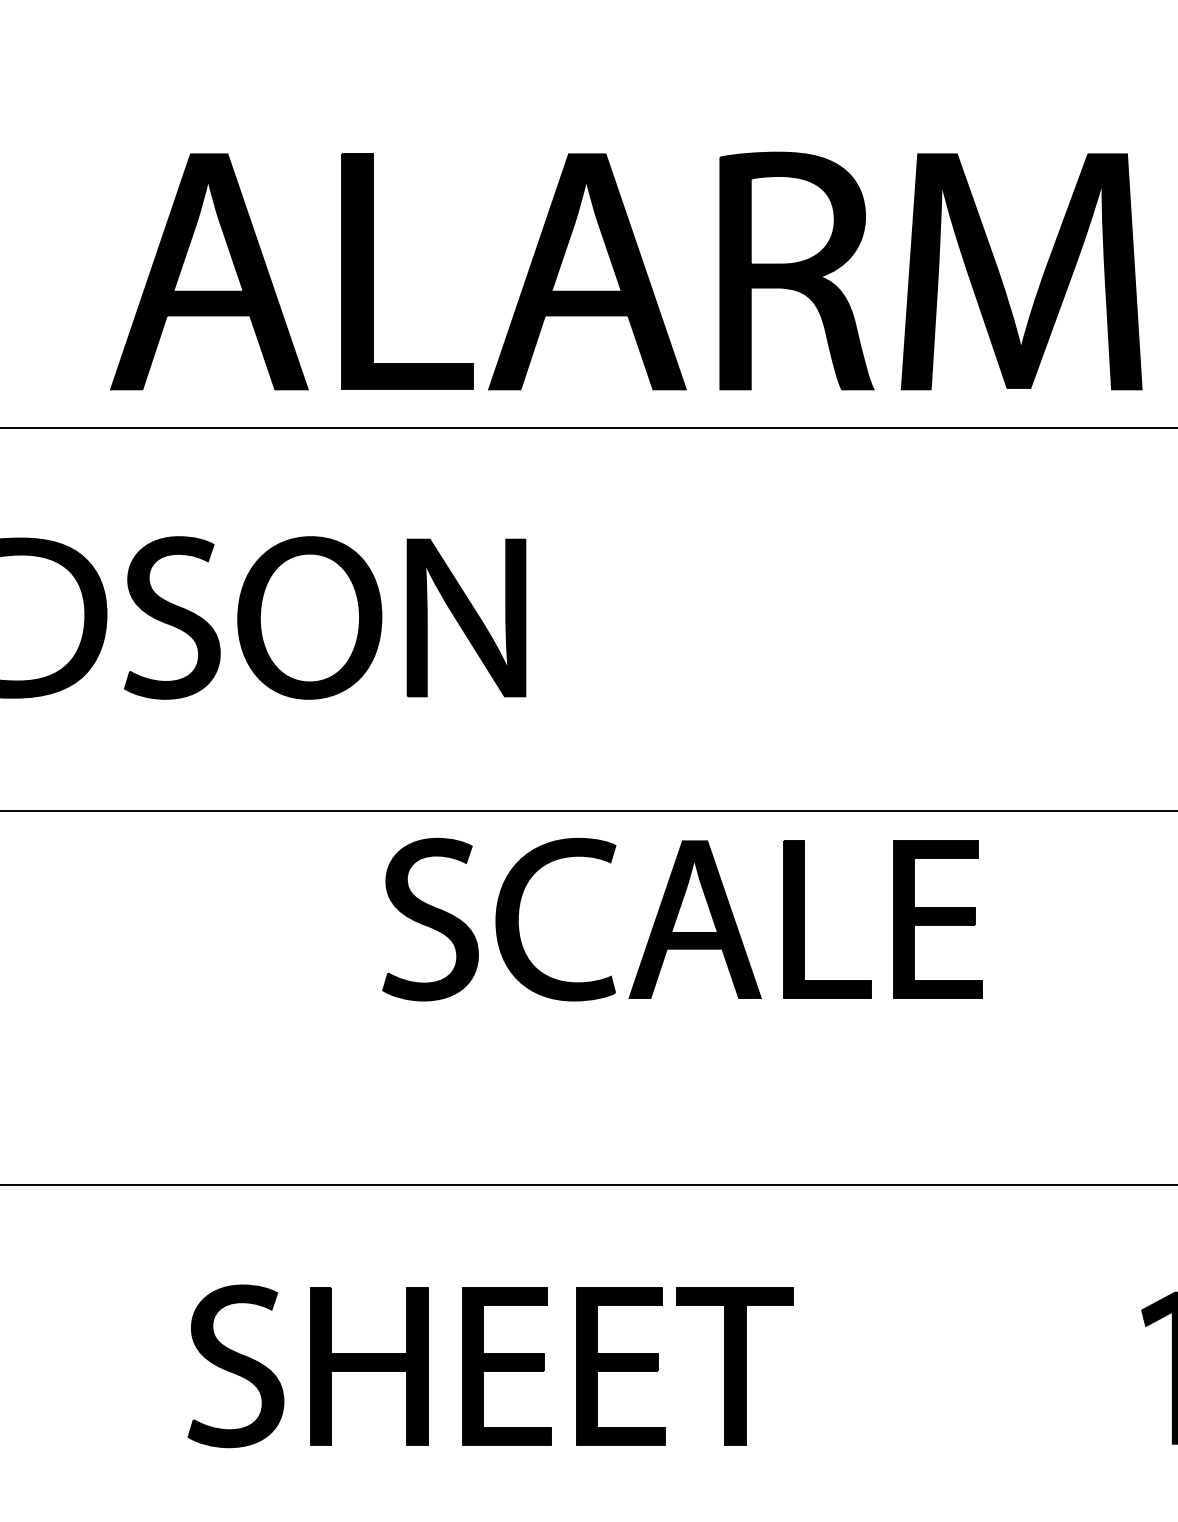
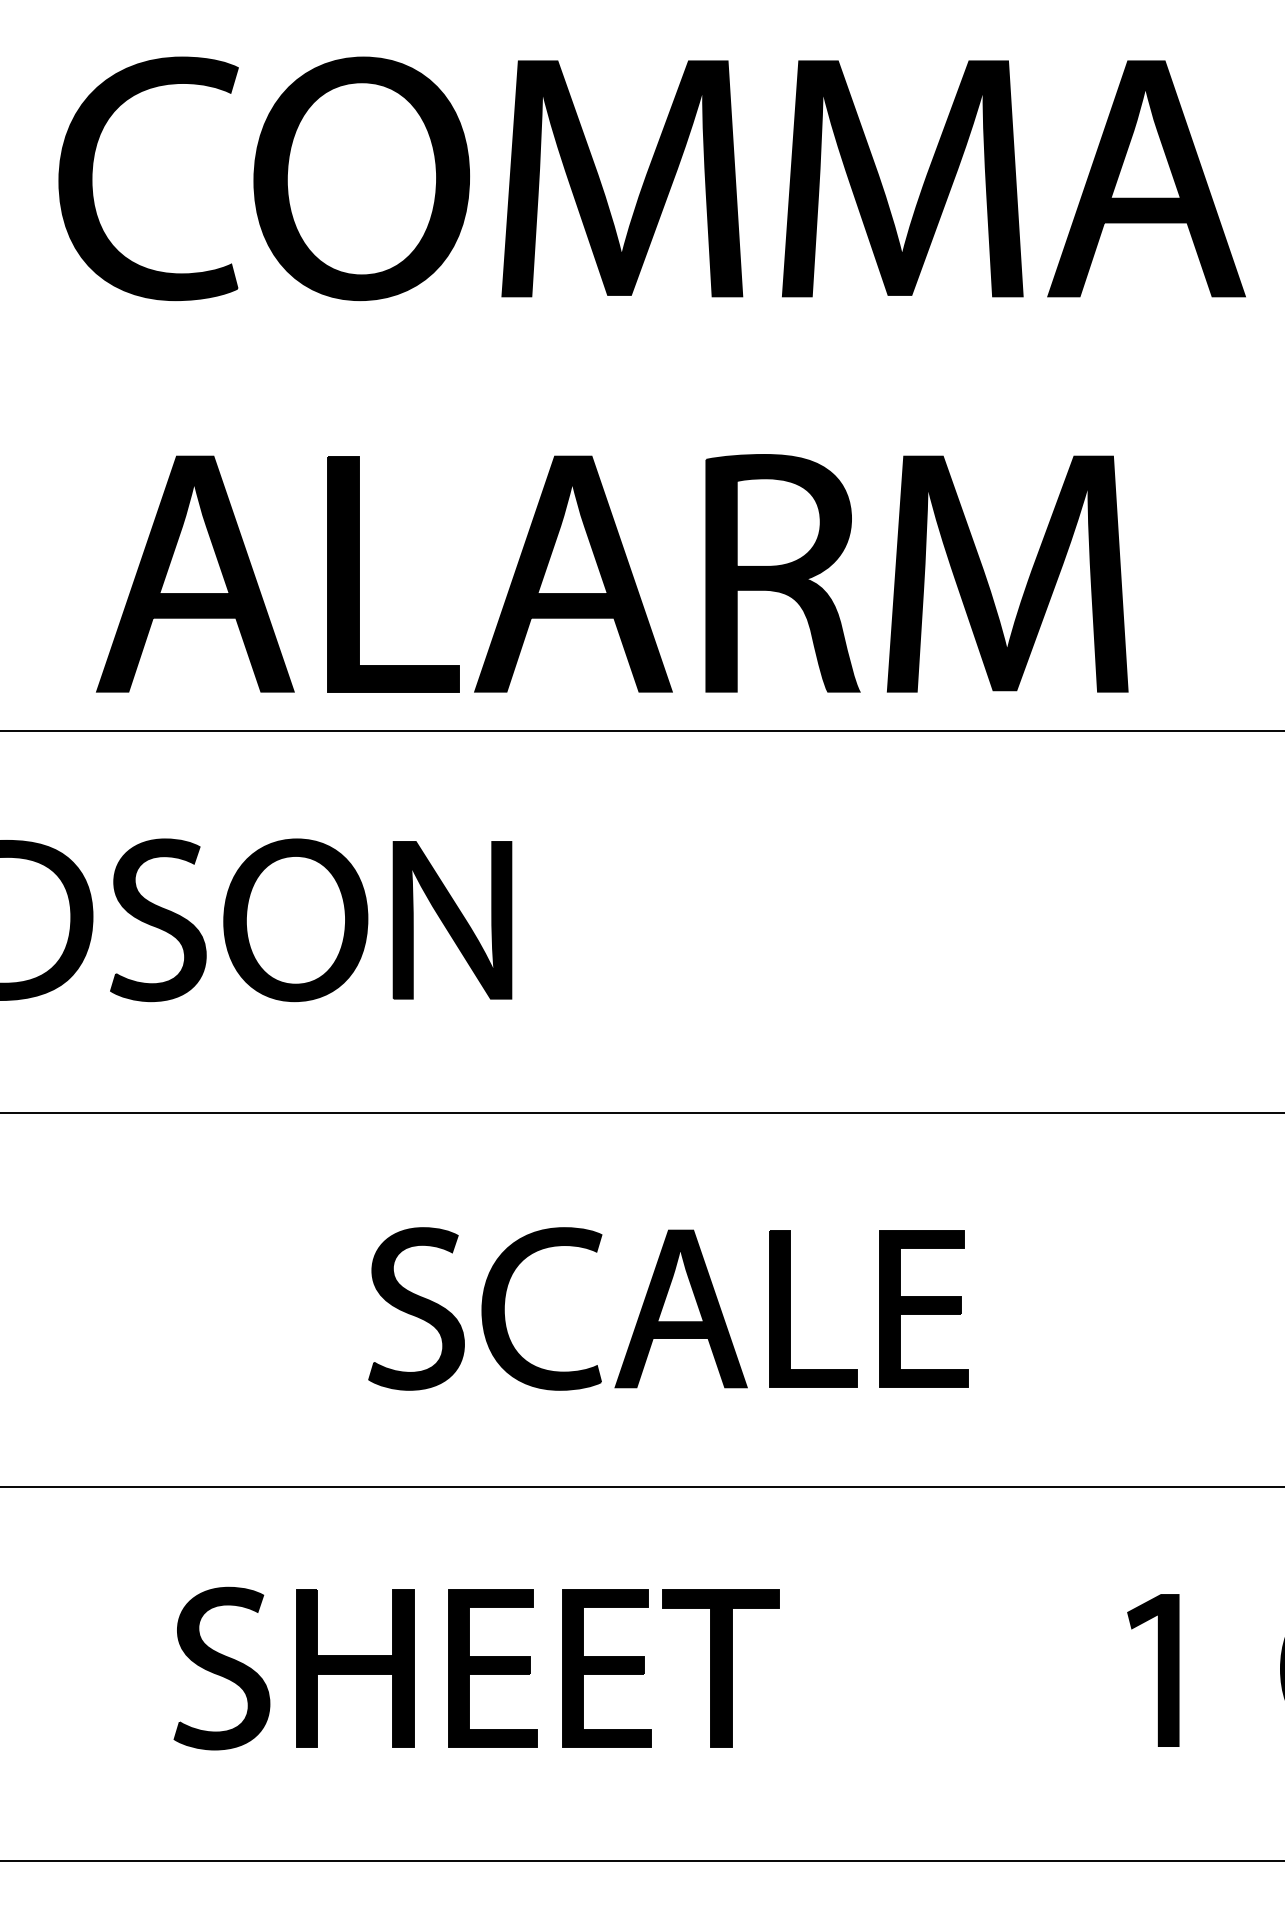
part: (682, 919) -> (668, 1308), moved

